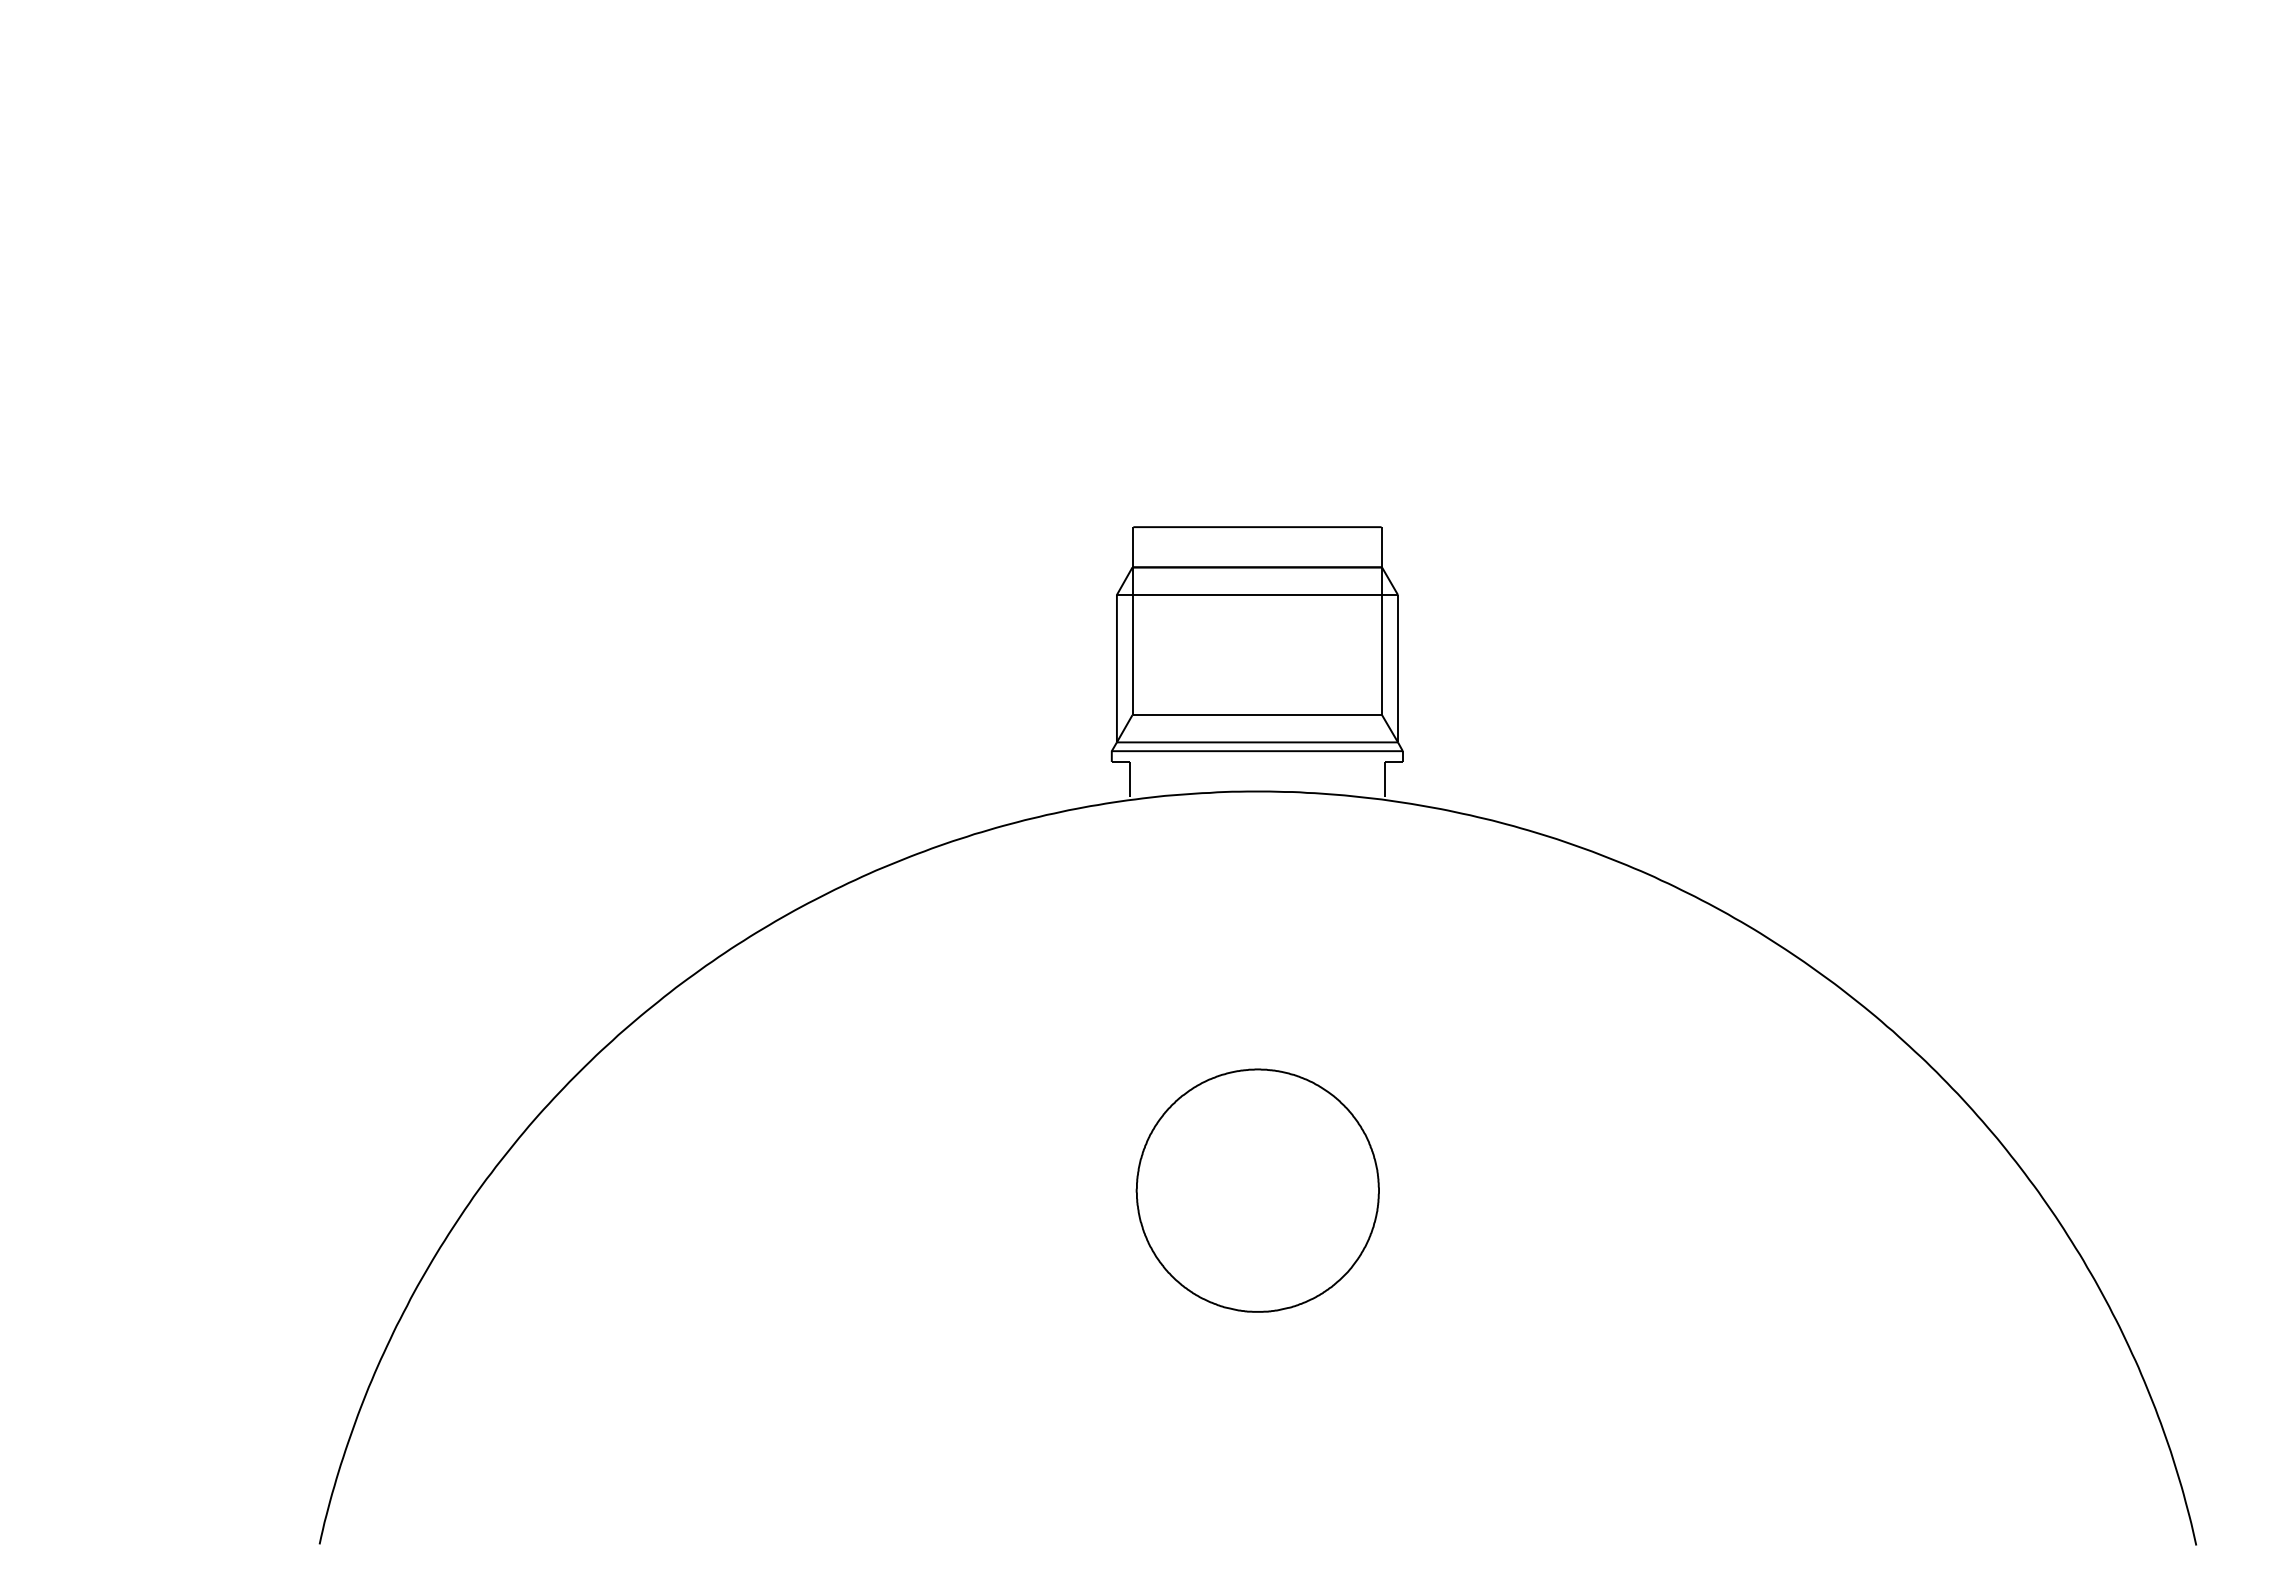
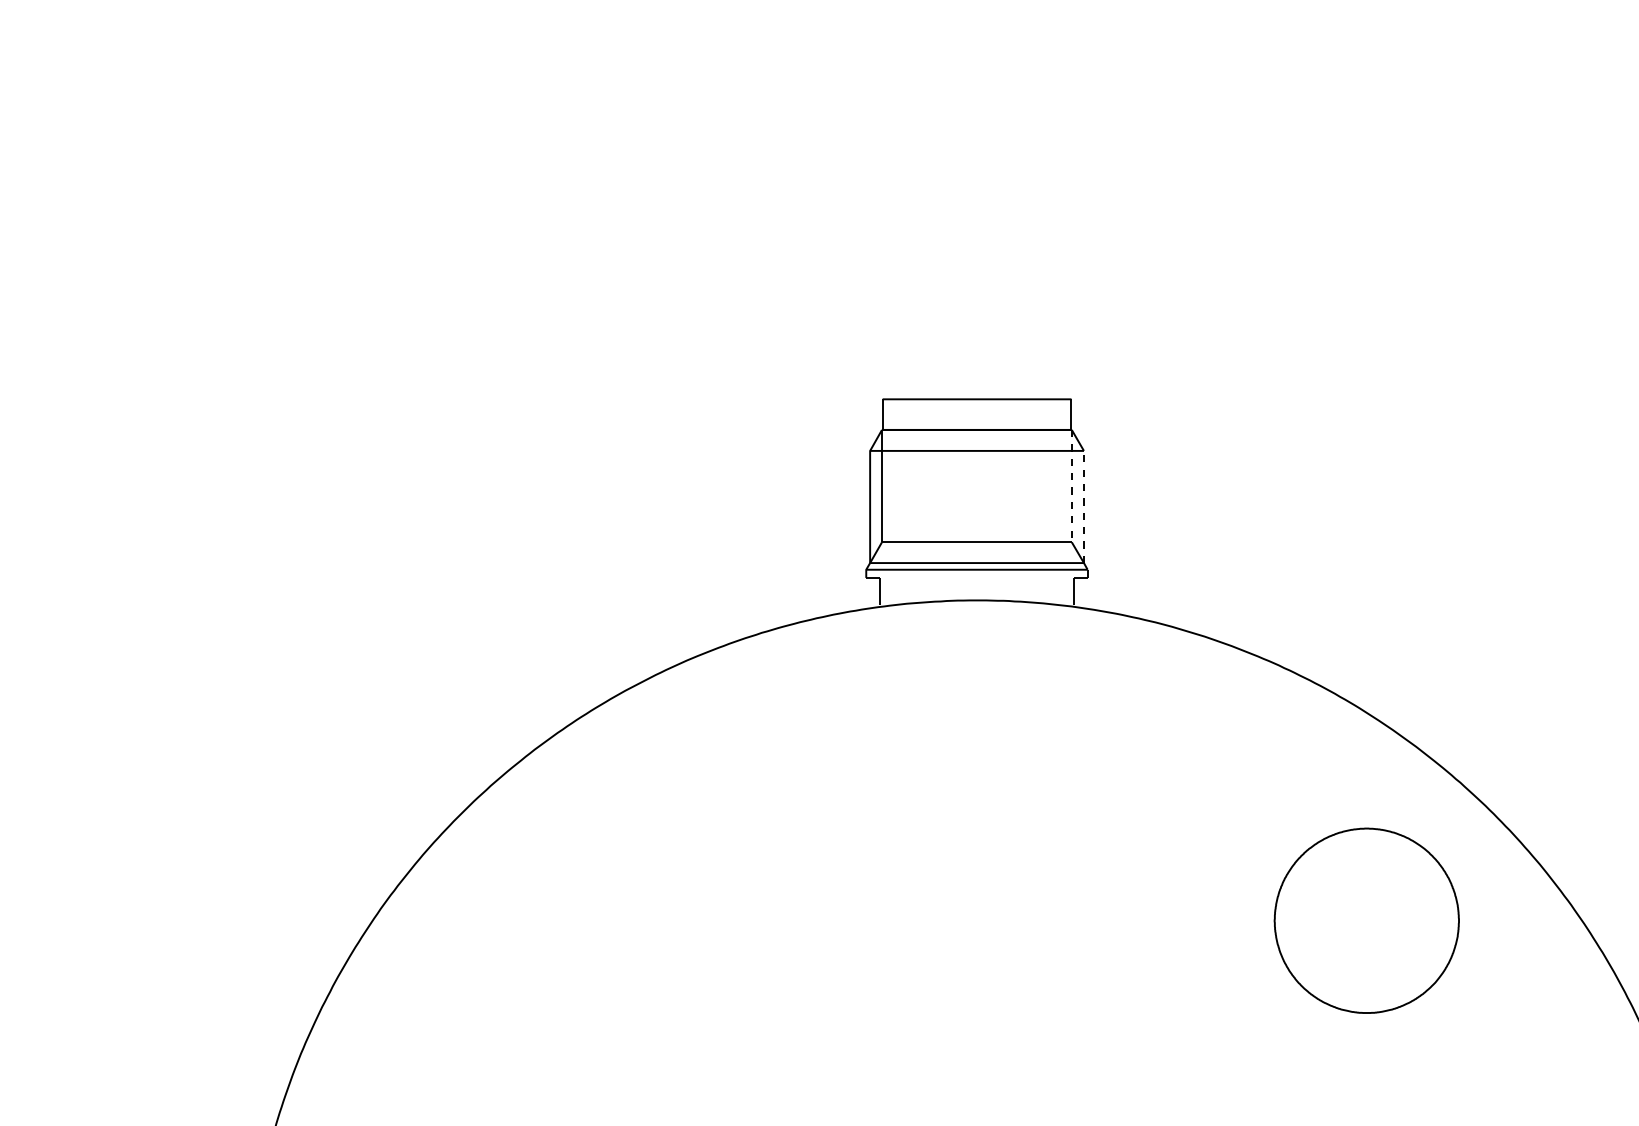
line: (1382, 641) -> (1072, 486), solid -> dashed
line: (1398, 668) -> (1084, 506), solid -> dashed
part: (1257, 1190) -> (1366, 920), moved

